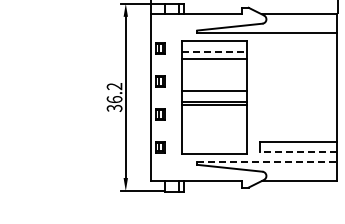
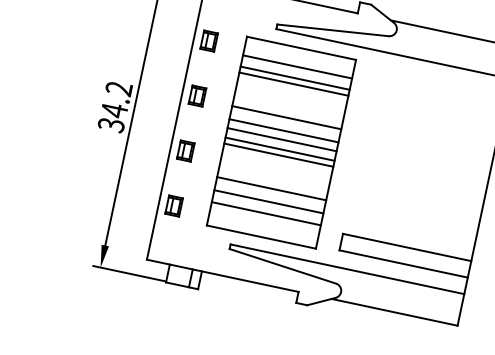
line: (214, 52) -> (298, 67), dashed -> solid
line: (213, 62) -> (292, 83), added
line: (213, 82) -> (285, 117), added
line: (213, 95) -> (281, 138), added
text: (114, 99) -> (114, 110), 36.2 -> 34.2
line: (213, 125) -> (270, 188), added
line: (213, 133) -> (267, 202), added
line: (213, 140) -> (265, 214), added
line: (298, 152) -> (403, 264), dashed -> solid
line: (267, 162) -> (347, 269), dashed -> solid

